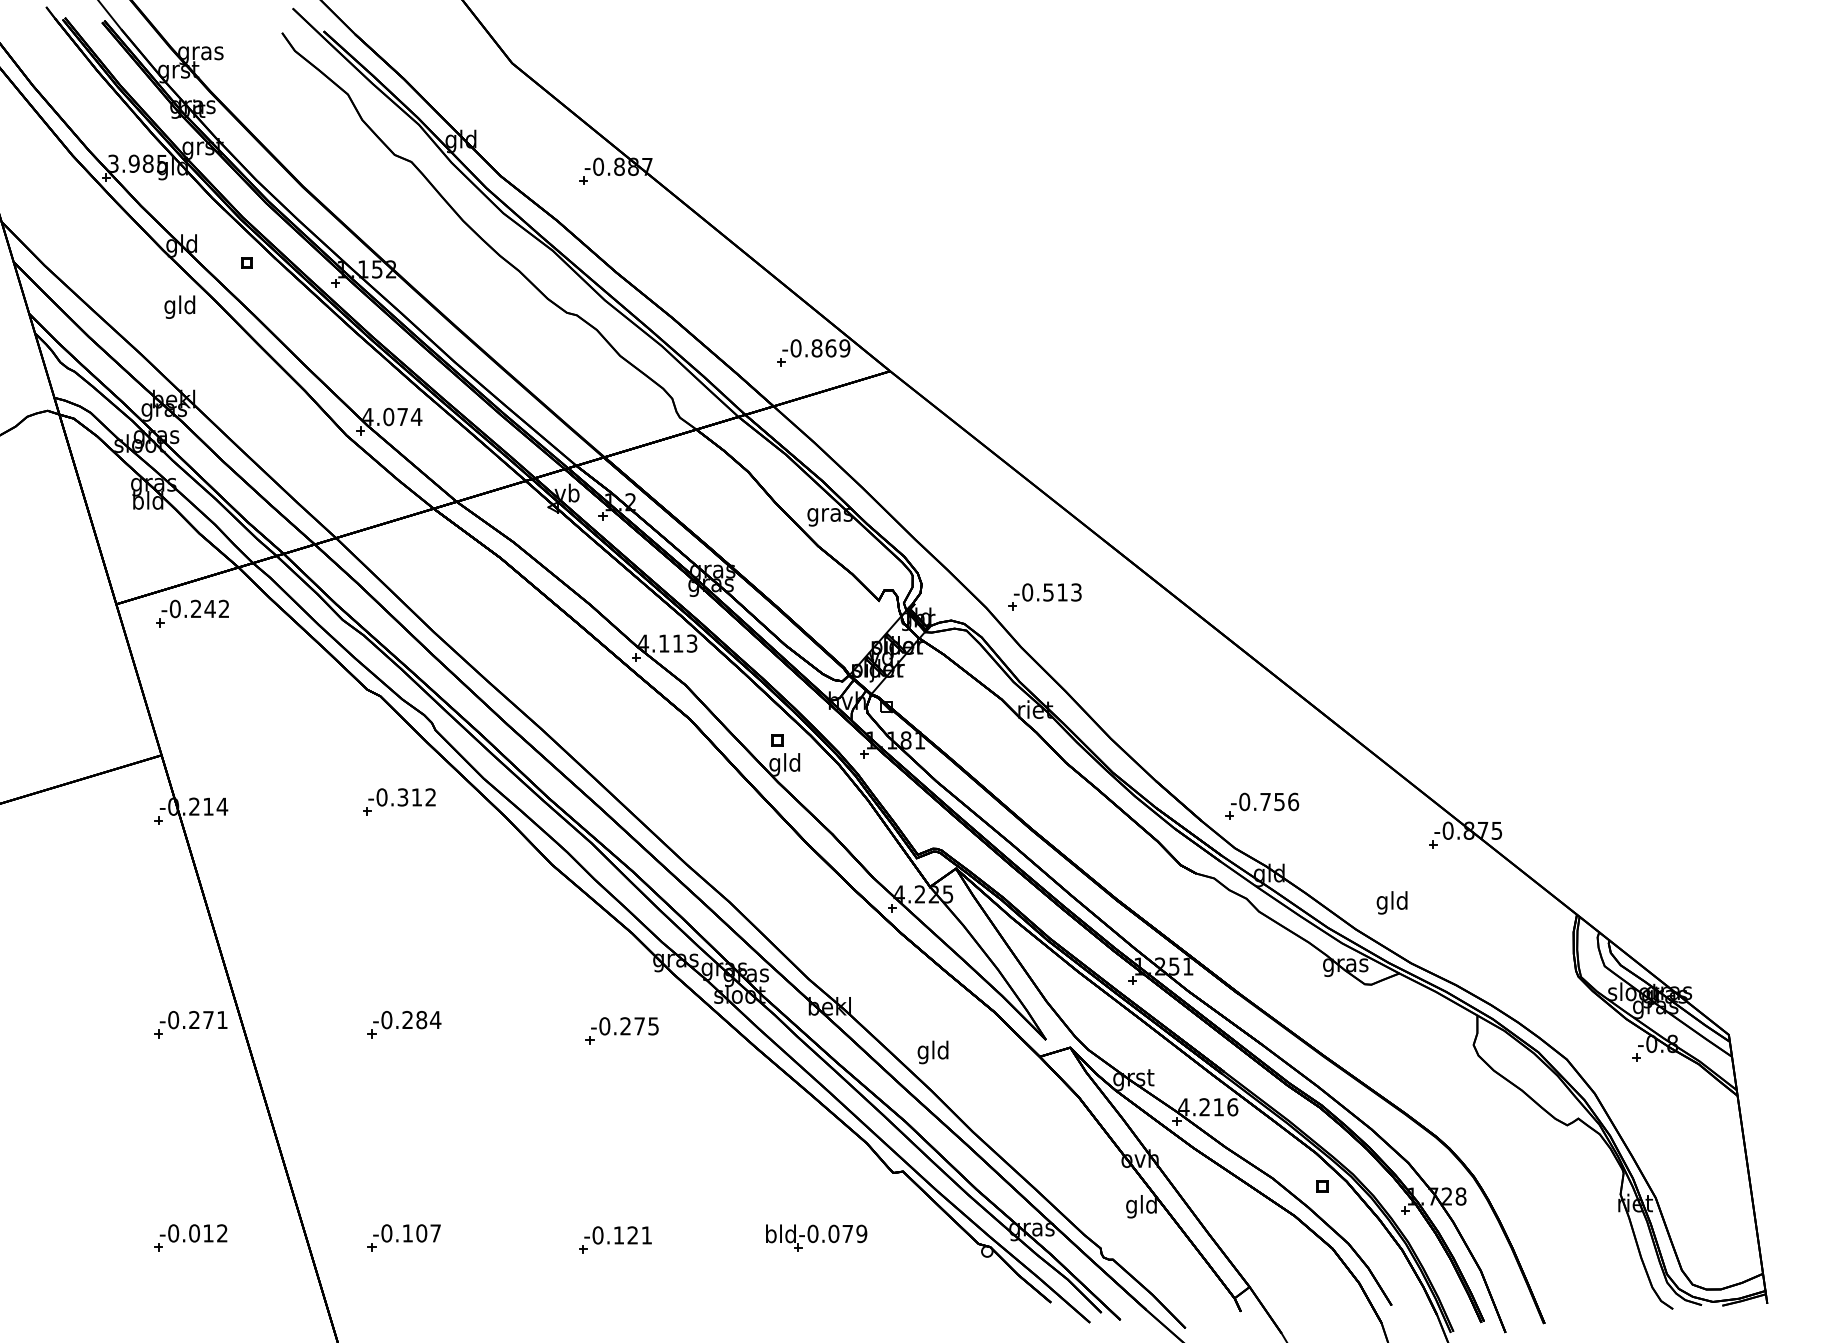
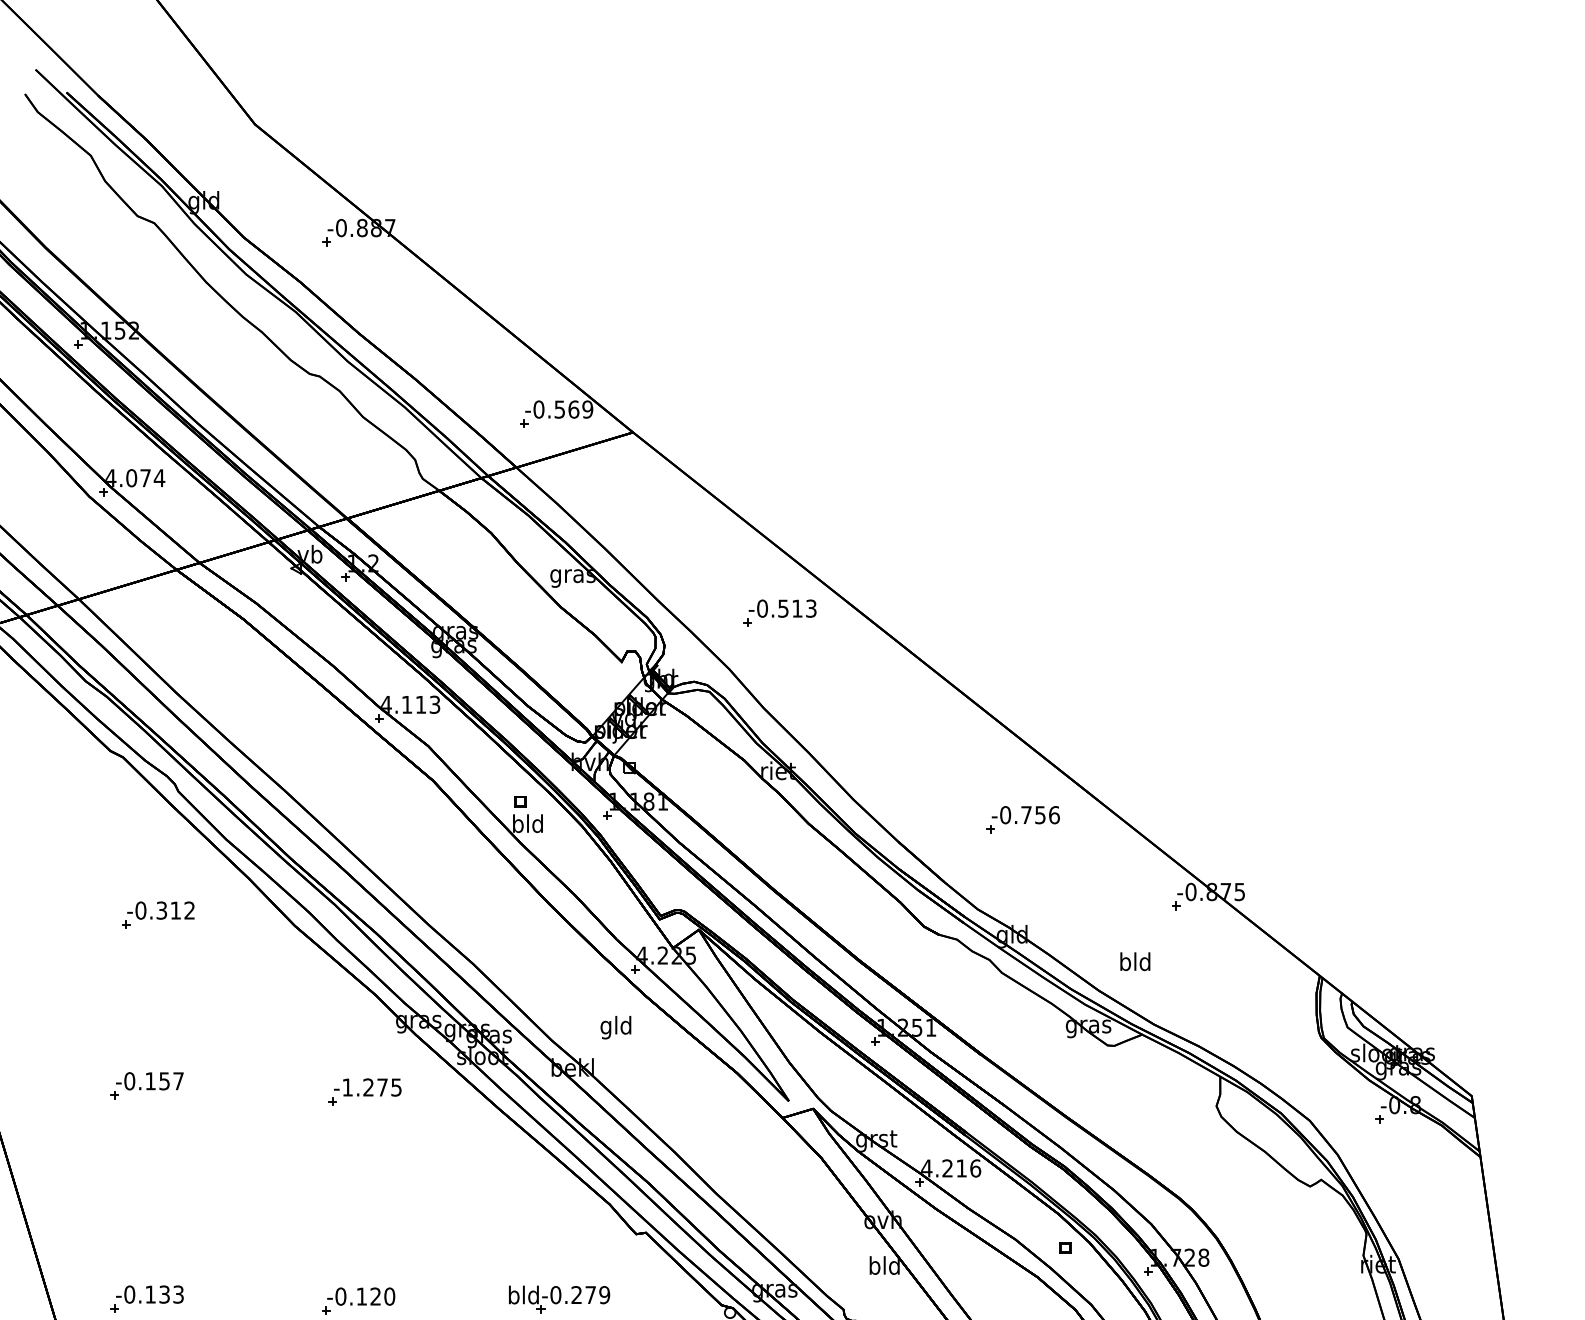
text: (816, 348) -> (559, 409), -0.869 -> -0.569
part: (1044, 596) -> (779, 612), moved
text: (774, 764) -> (517, 825), gld -> bld
part: (399, 801) -> (158, 914), moved
part: (1262, 805) -> (1023, 818), moved
text: (1382, 902) -> (1125, 963), gld -> bld
text: (421, 1019) -> (164, 1080), -0.284 -> -0.157
text: (604, 1026) -> (347, 1087), -0.275 -> -1.275
text: (932, 1052) -> (615, 1027), moved
text: (1131, 1206) -> (874, 1267), gld -> bld
text: (428, 1233) -> (171, 1294), -0.107 -> -0.133
text: (833, 1233) -> (576, 1294), -0.079 -> -0.279
text: (646, 1235) -> (389, 1296), -0.121 -> -0.120

